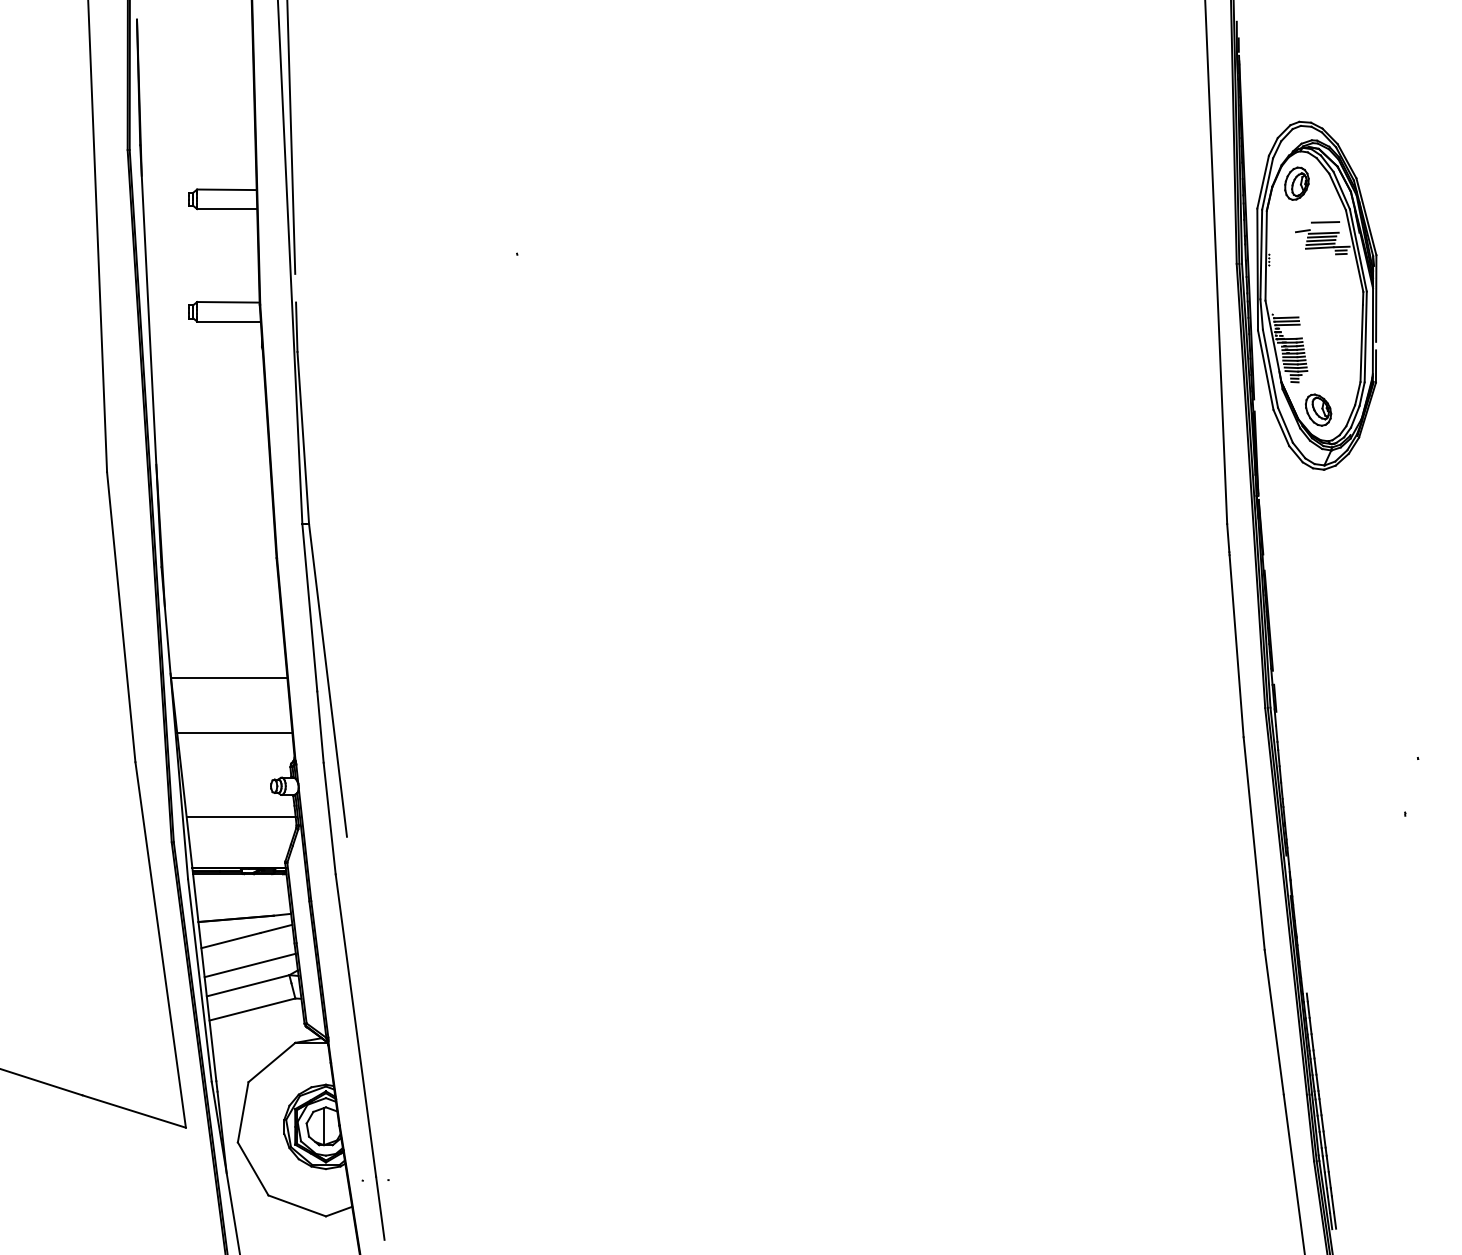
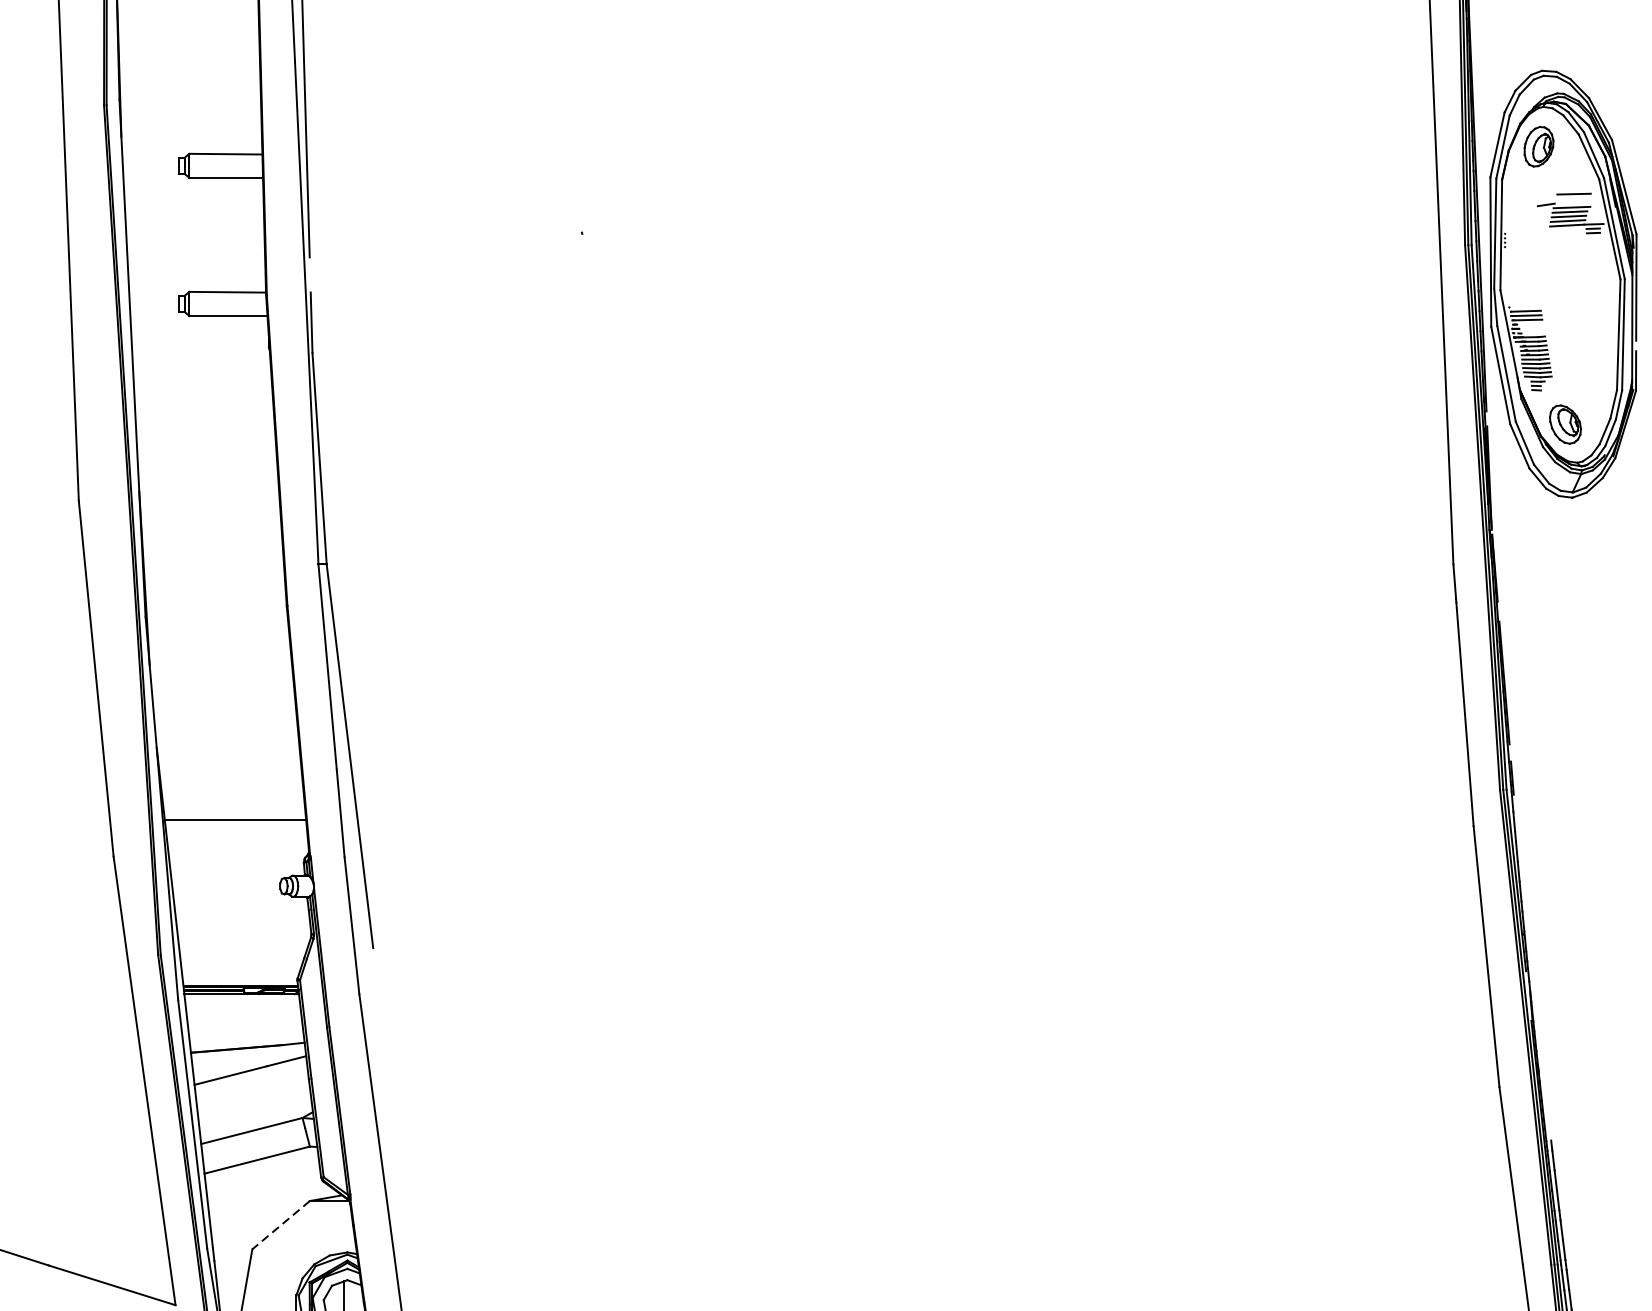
line: (229, 677) -> (229, 752), removed
line: (240, 817) -> (242, 924), removed
line: (249, 965) -> (253, 1106), removed
line: (271, 1062) -> (280, 1225), solid -> dashed

